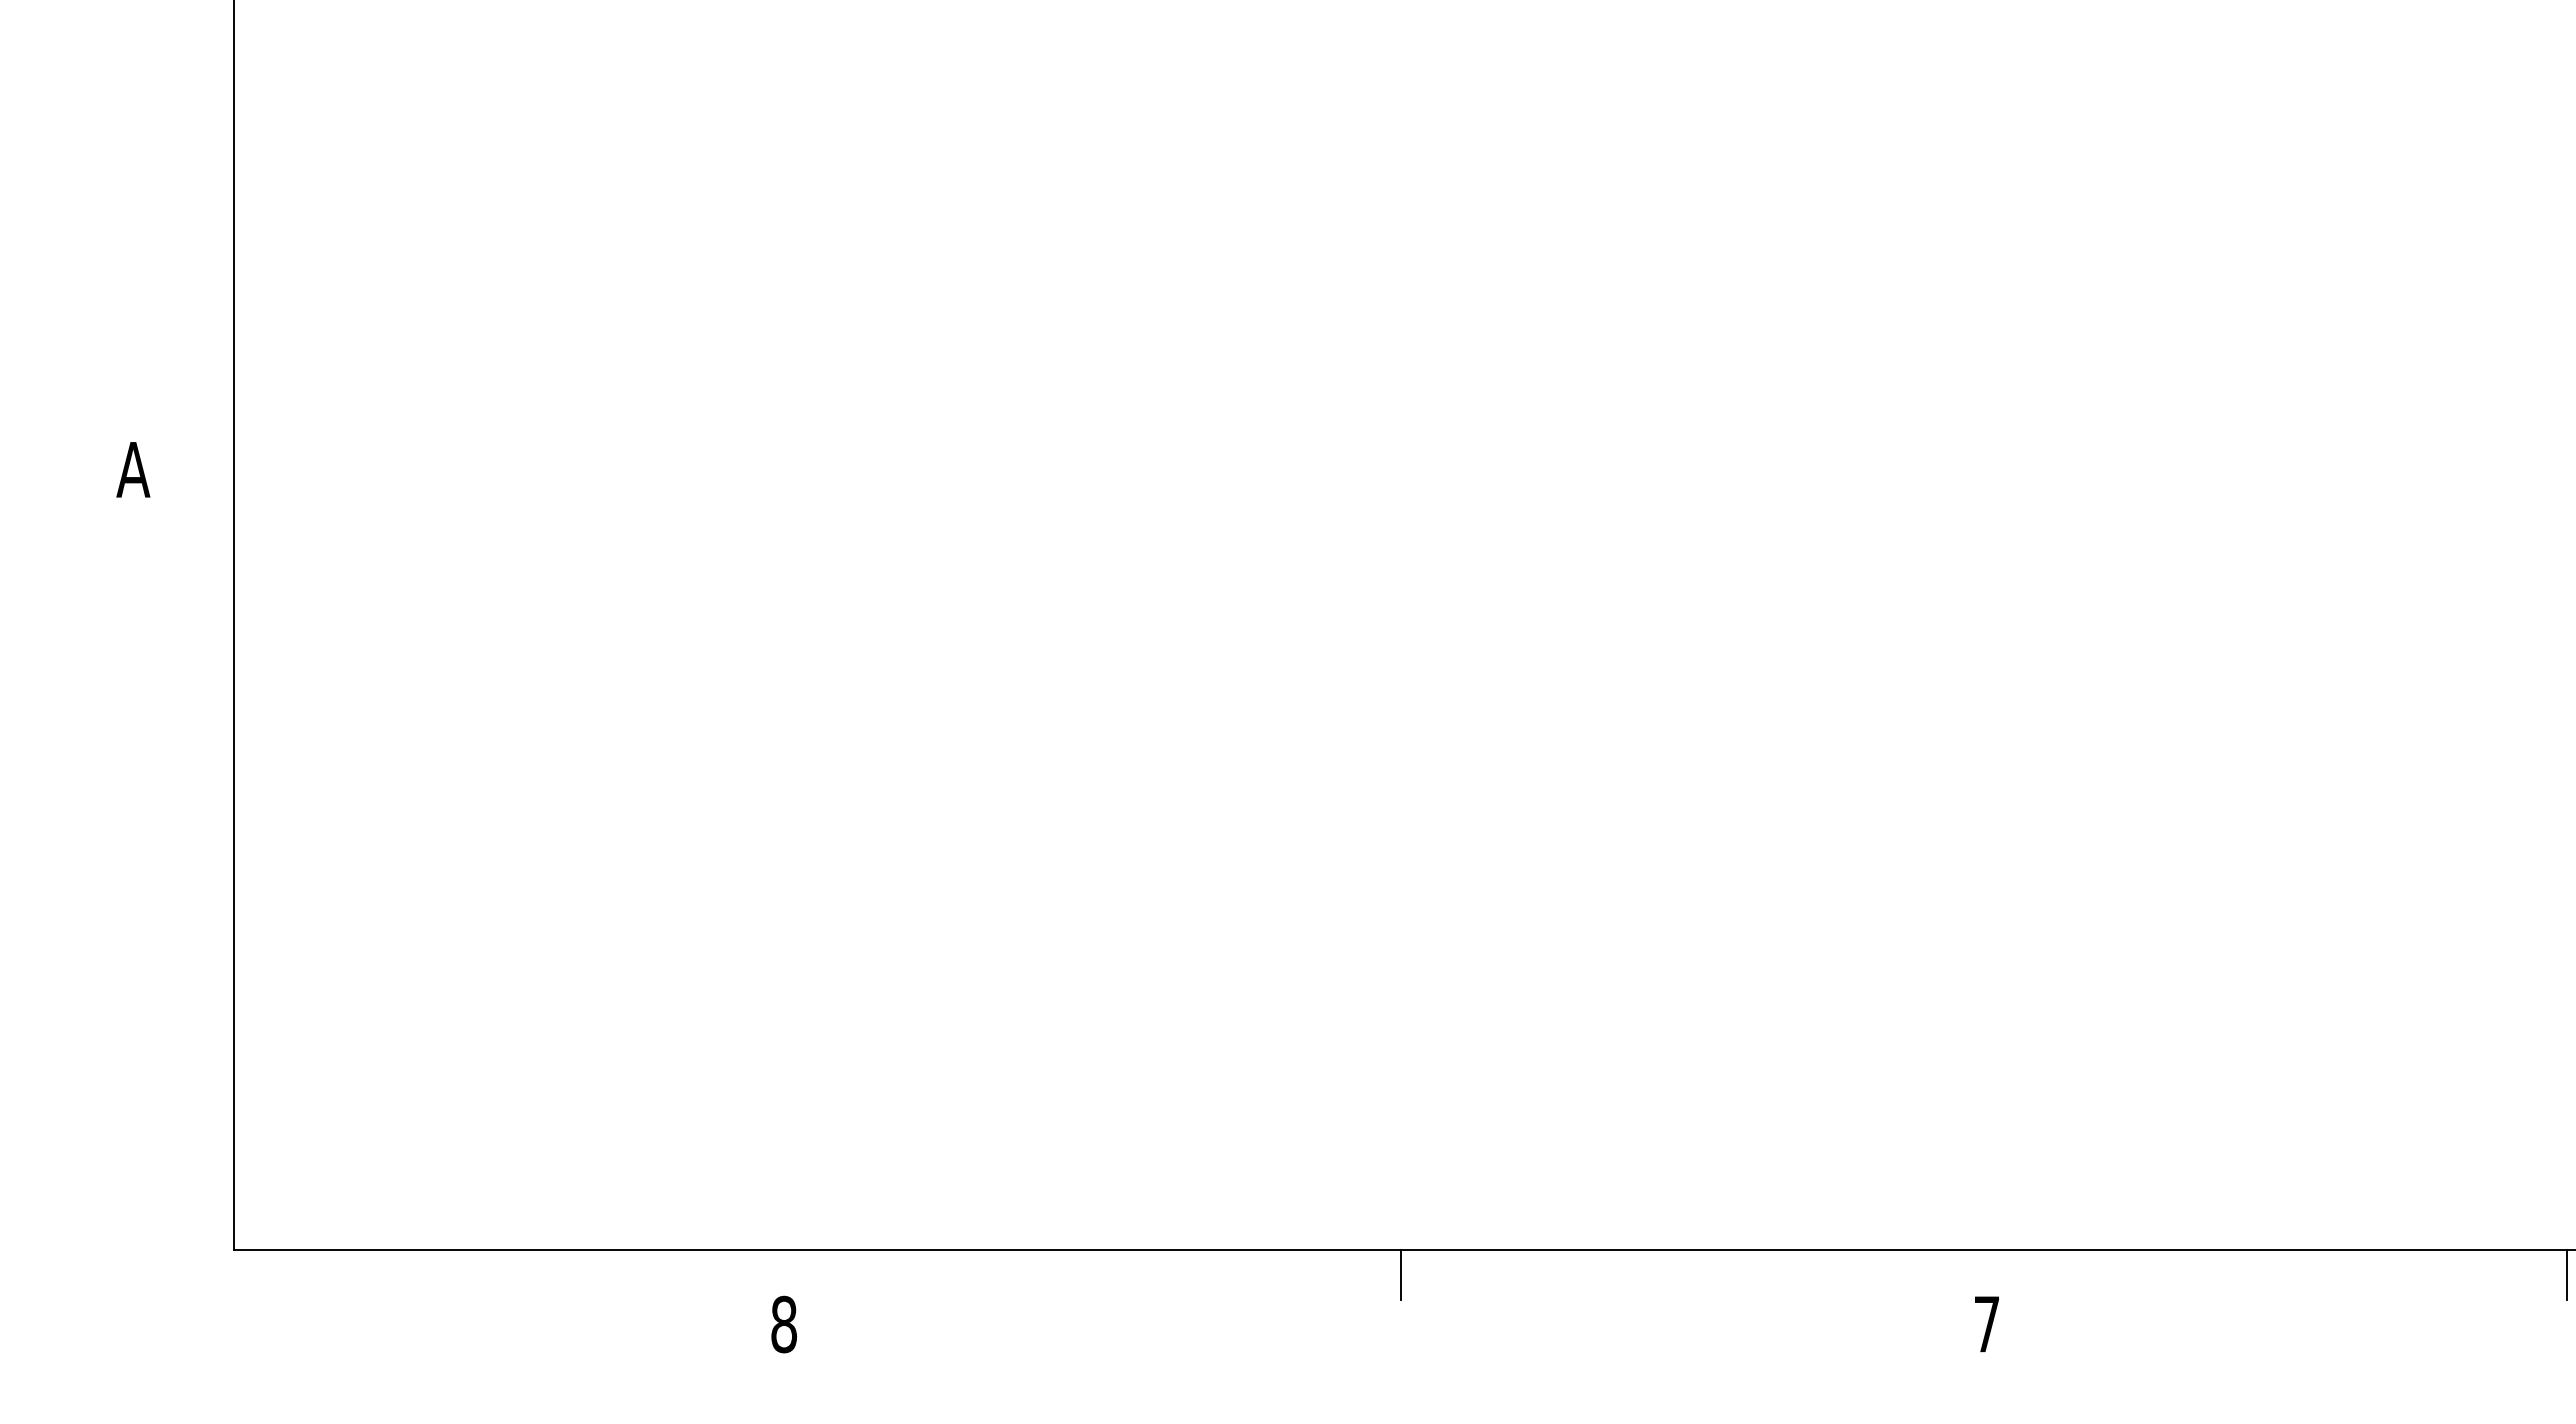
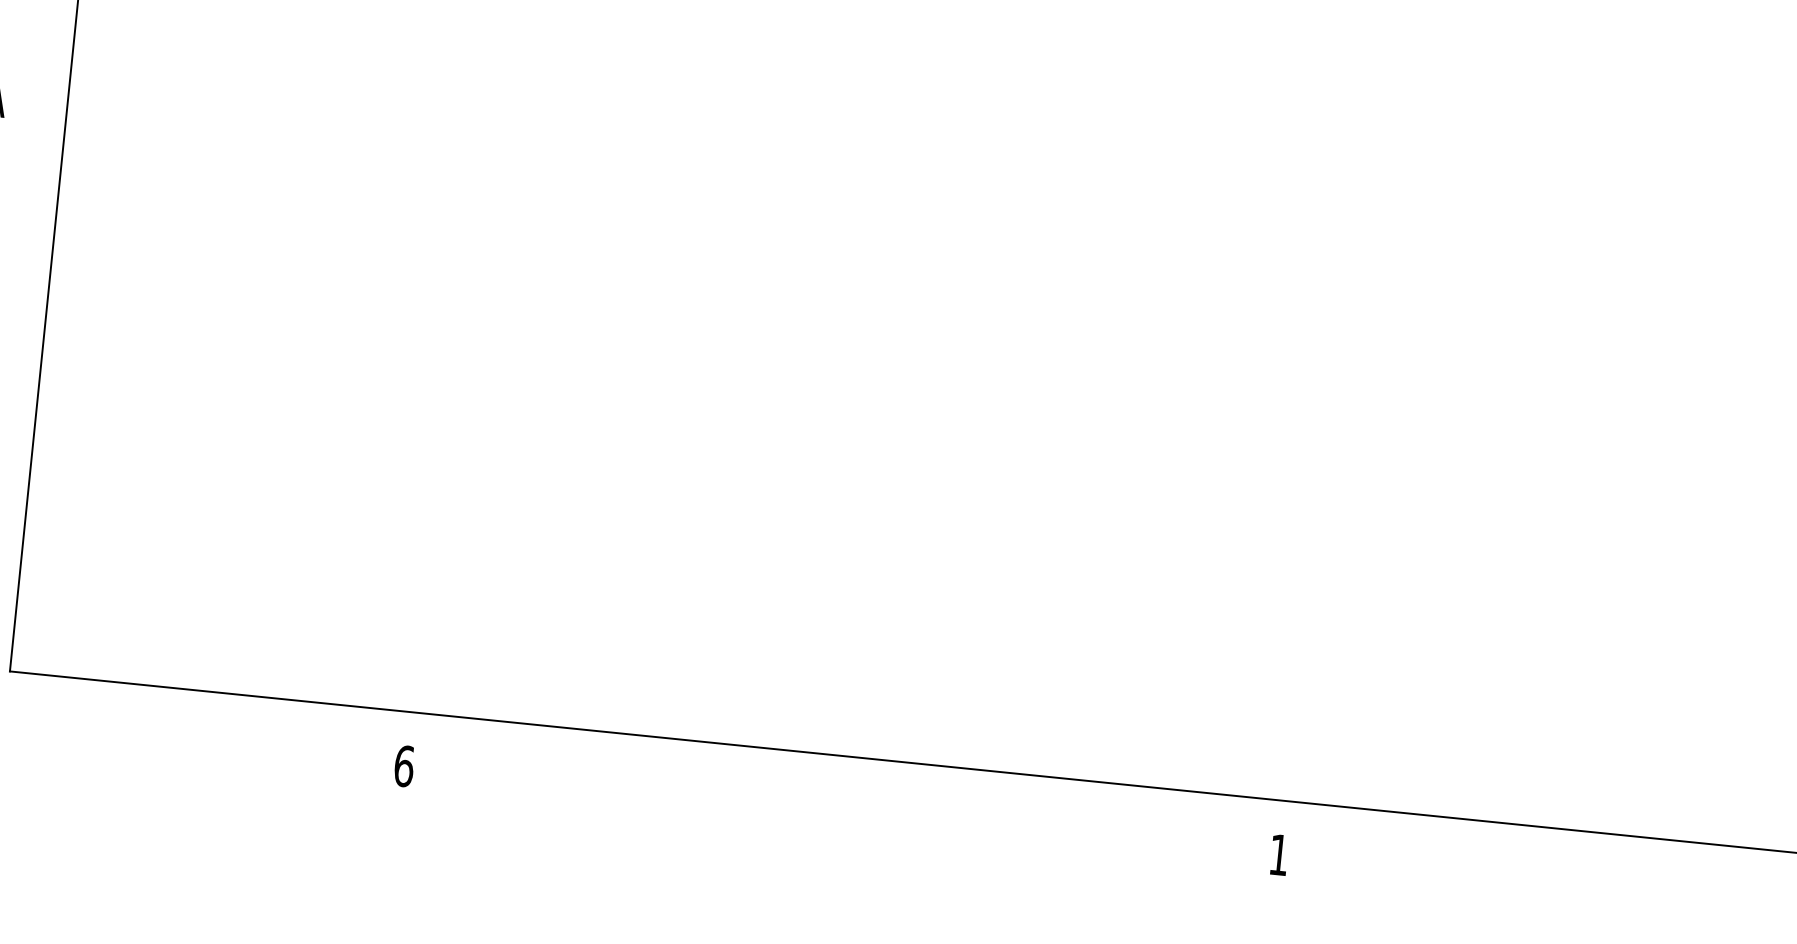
line: (1400, 1274) -> (856, 775), removed
line: (2566, 1274) -> (1704, 861), removed
text: (784, 1324) -> (404, 766), 8 -> 6
text: (1986, 1324) -> (1278, 855), 7 -> 1

